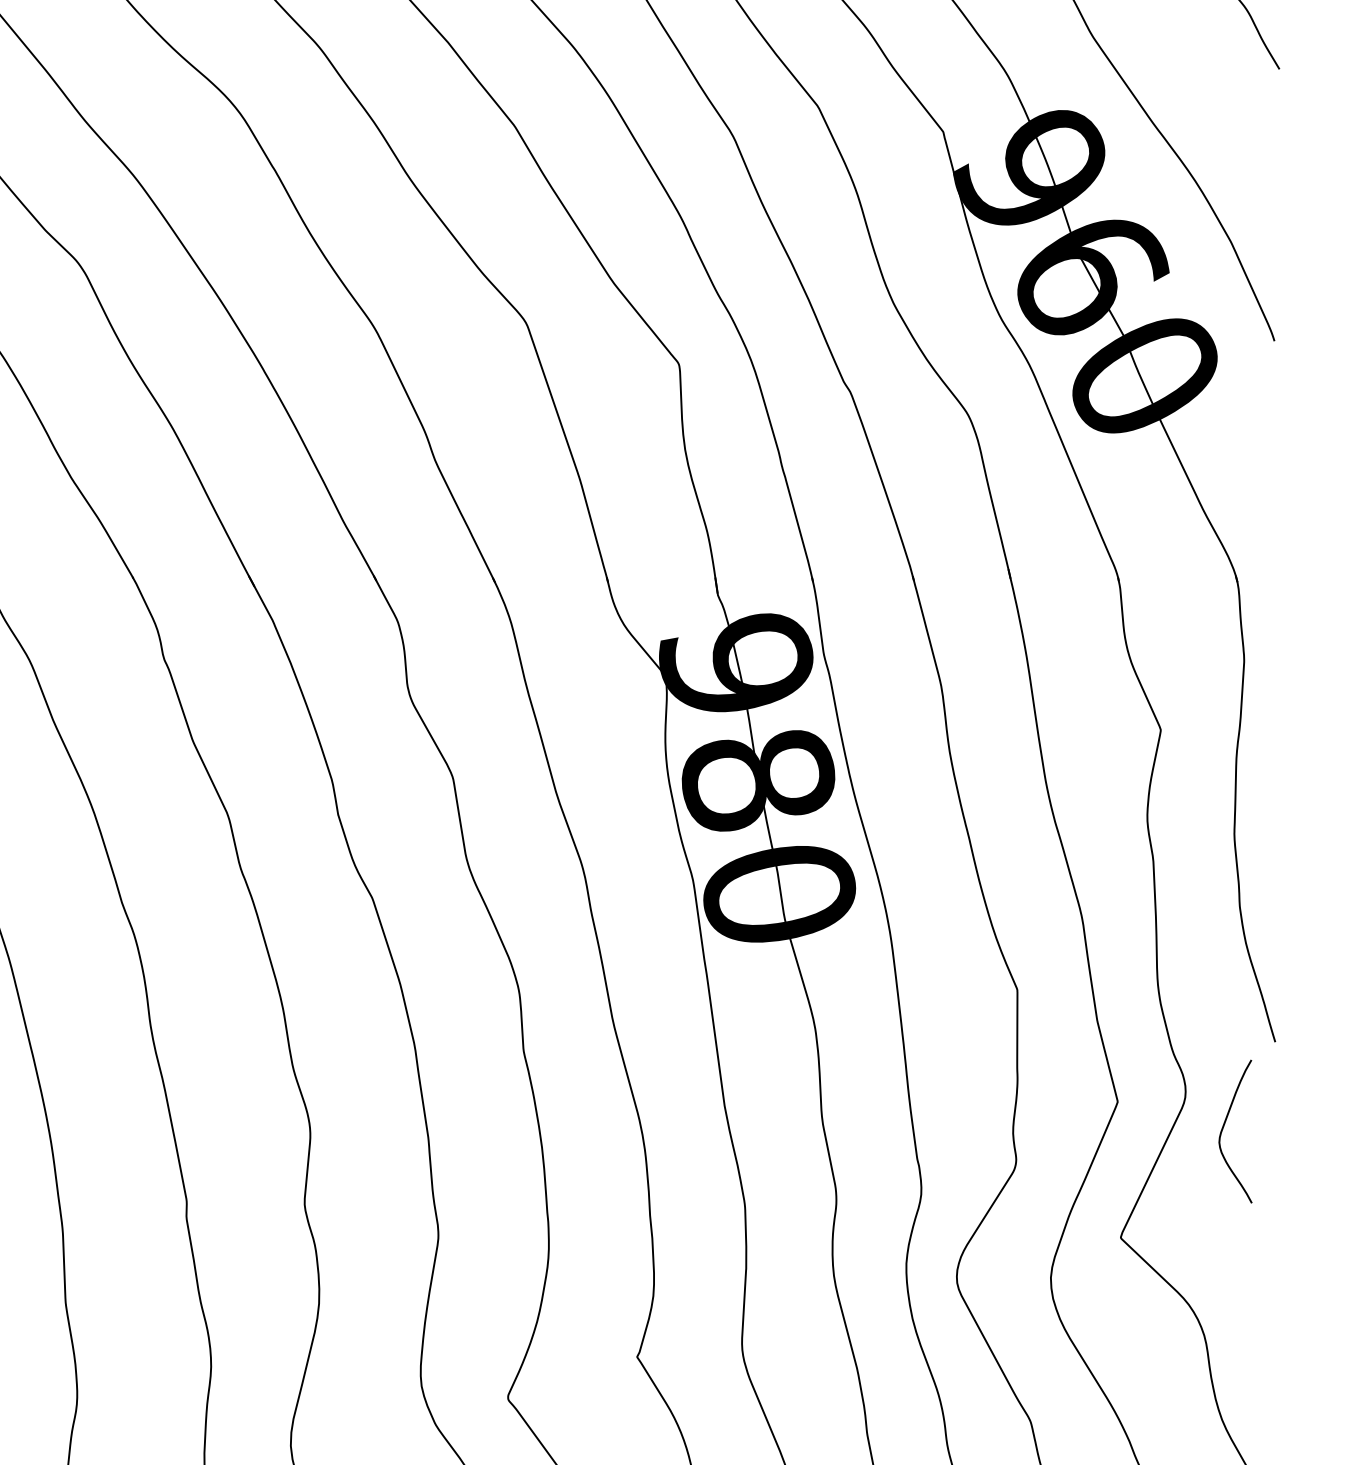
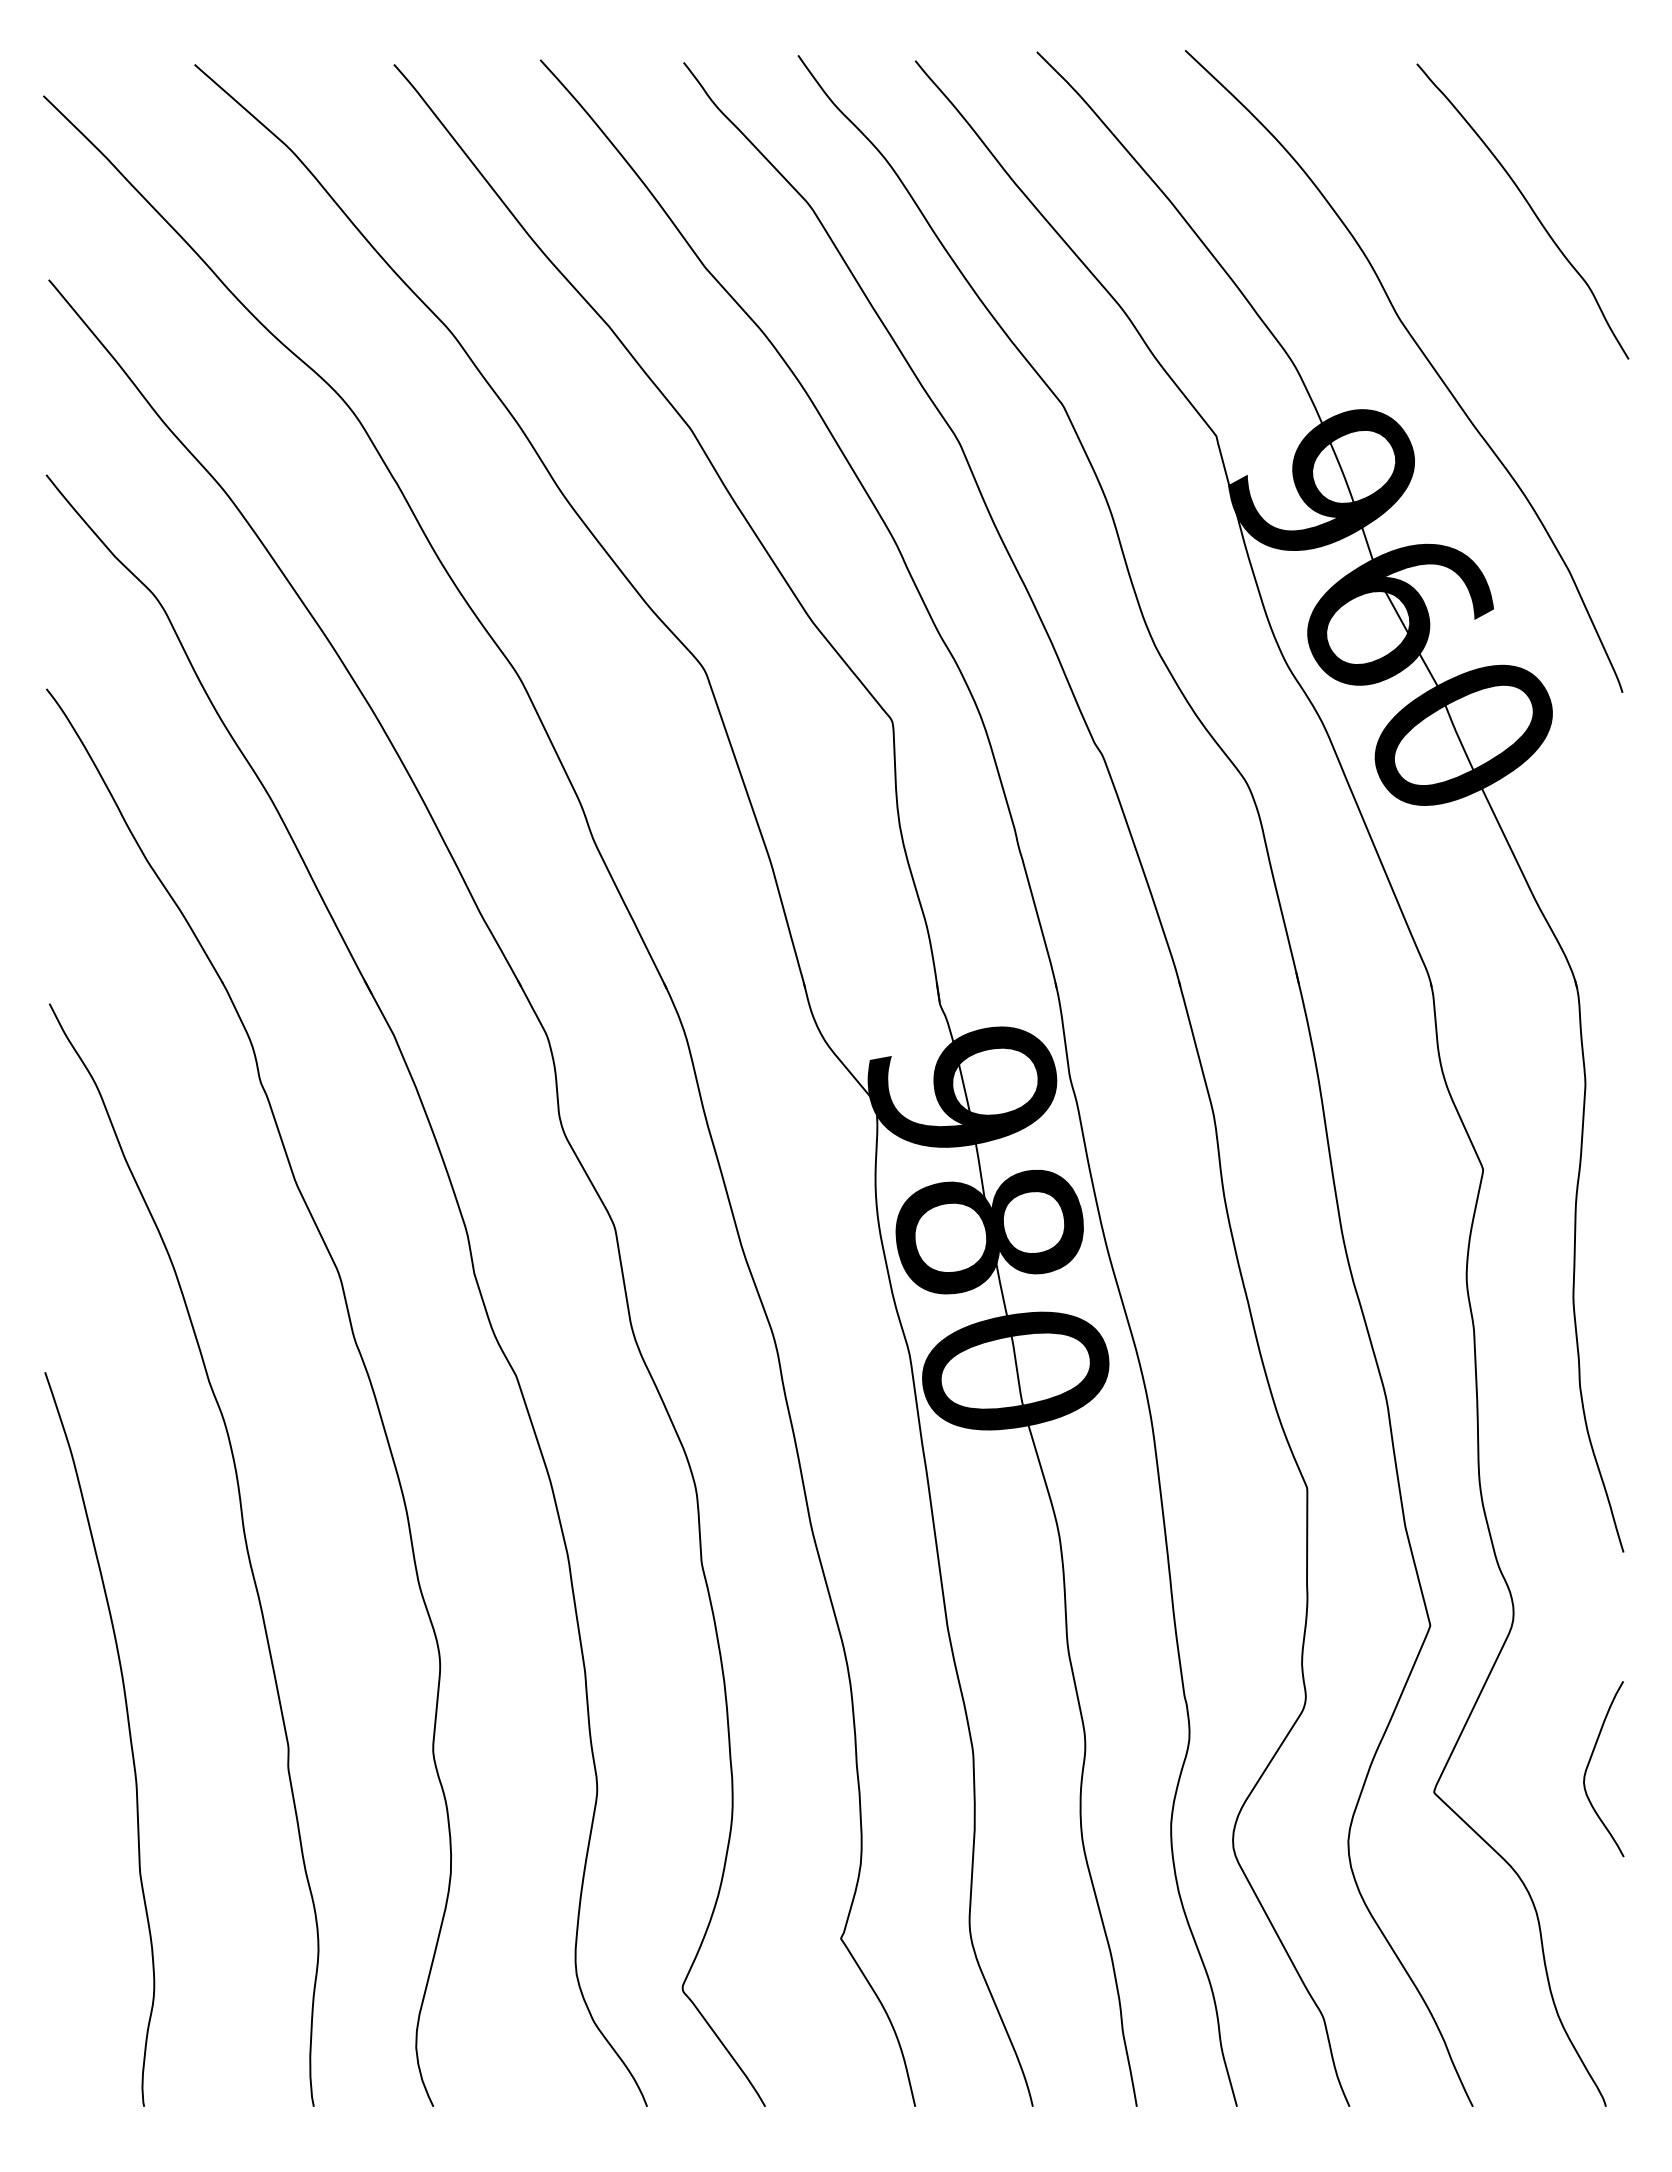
curve: (1223, 1127) -> (1589, 1764), moved

